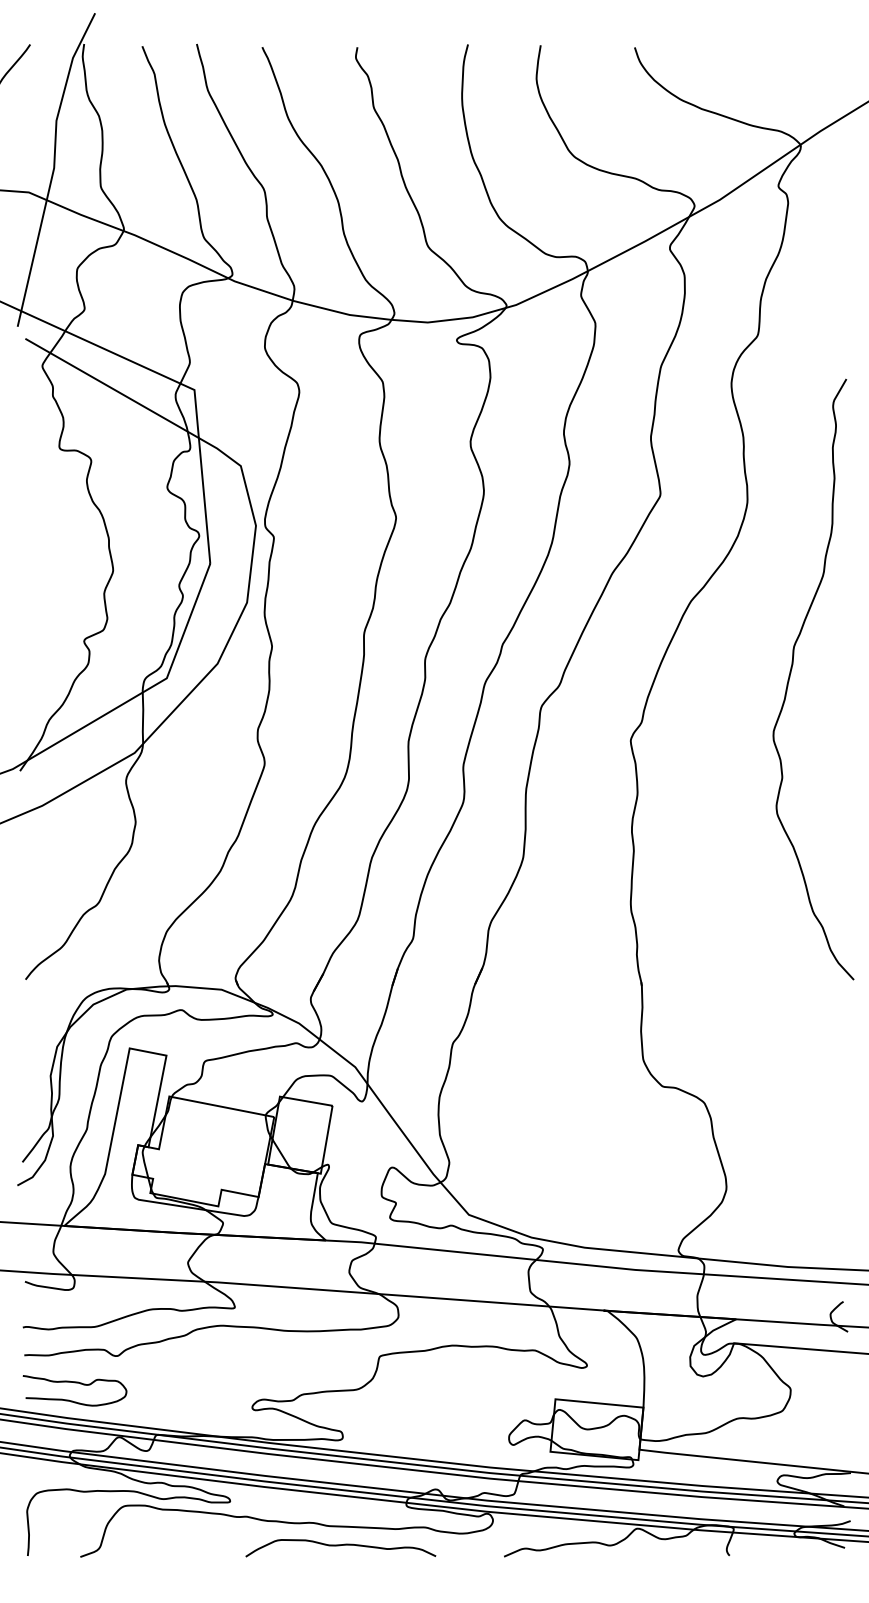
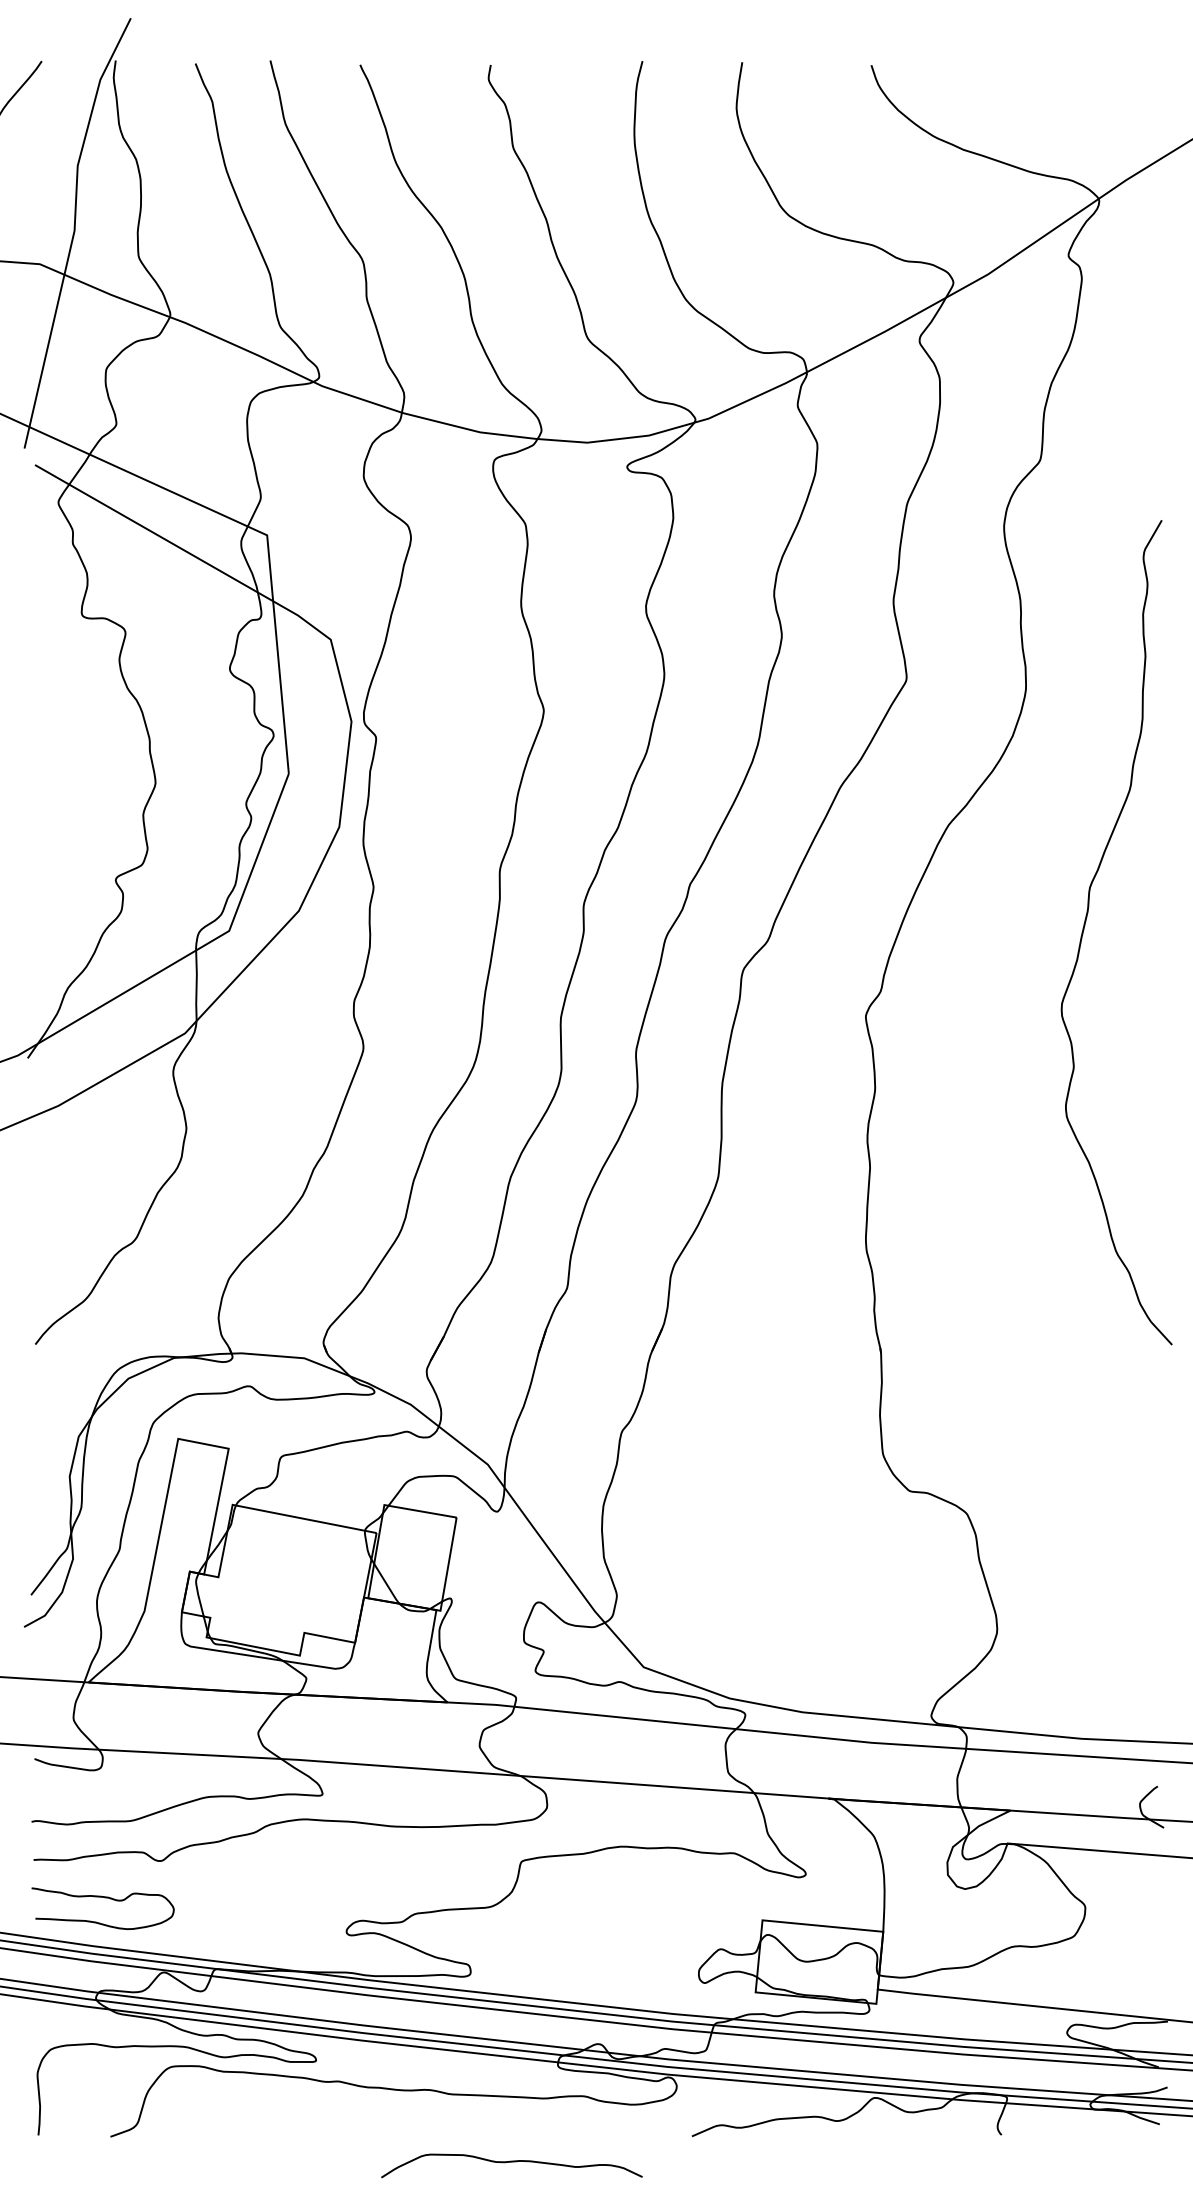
curve: (339, 1546) -> (510, 2163), moved

